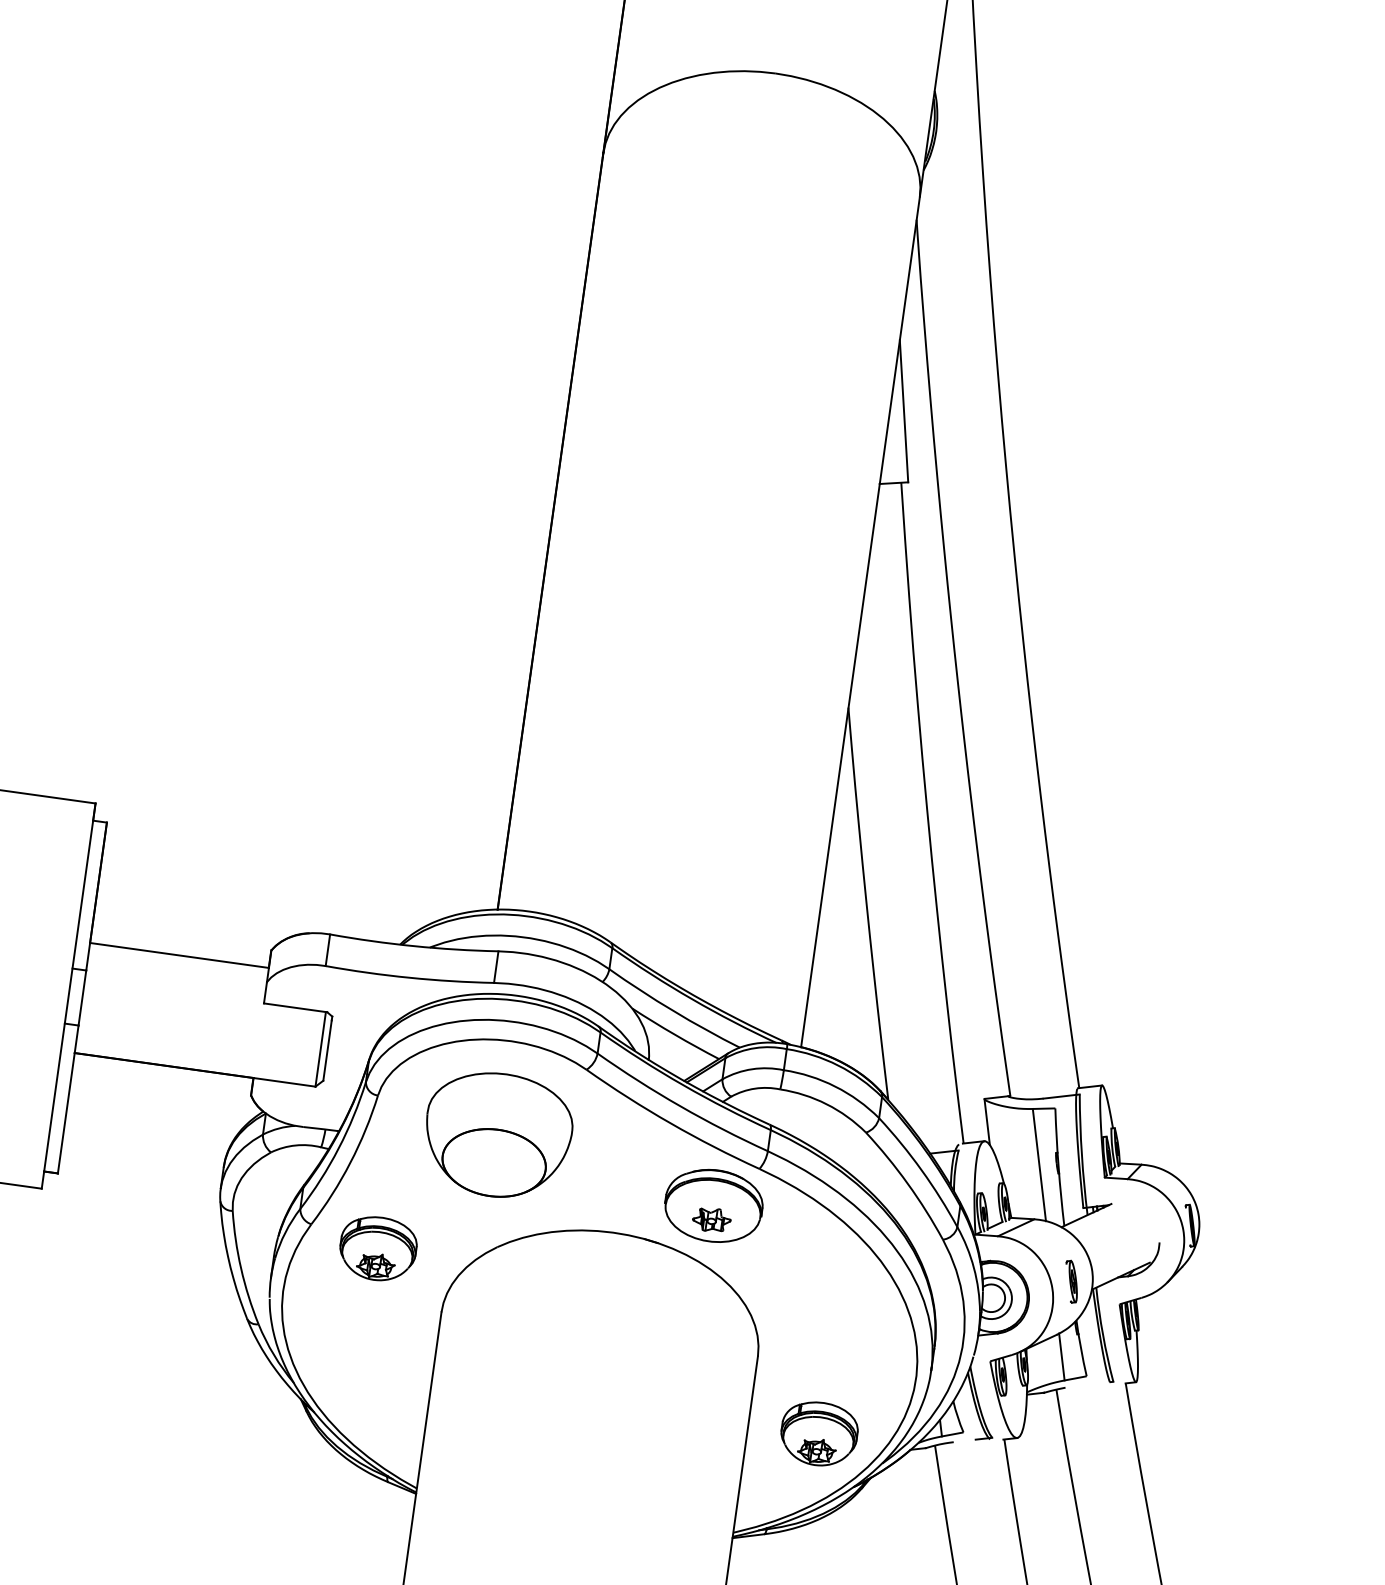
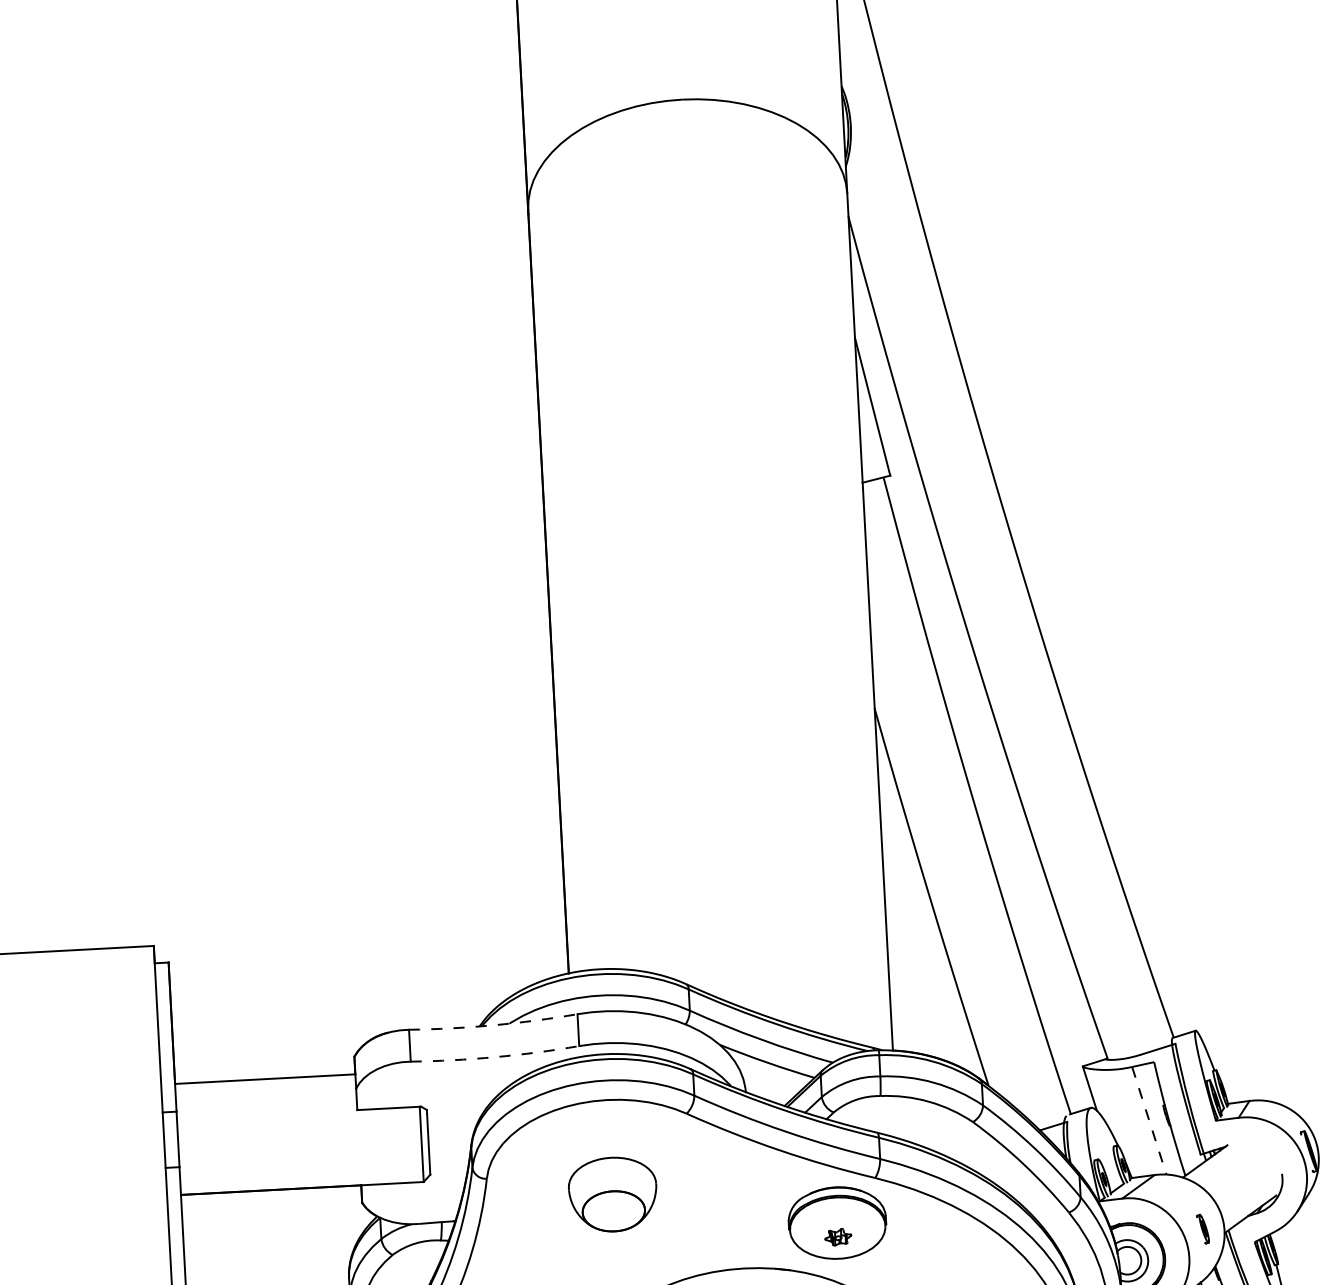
arc: (413, 946) -> (493, 1025), solid -> dashed
arc: (409, 977) -> (495, 1056), solid -> dashed
part: (499, 1134) -> (613, 1193), size x0.6
line: (1039, 1165) -> (1149, 1121), solid -> dashed
part: (711, 1219) -> (837, 1236), size x0.7
part: (1071, 1281) -> (1203, 1228), size x0.7

